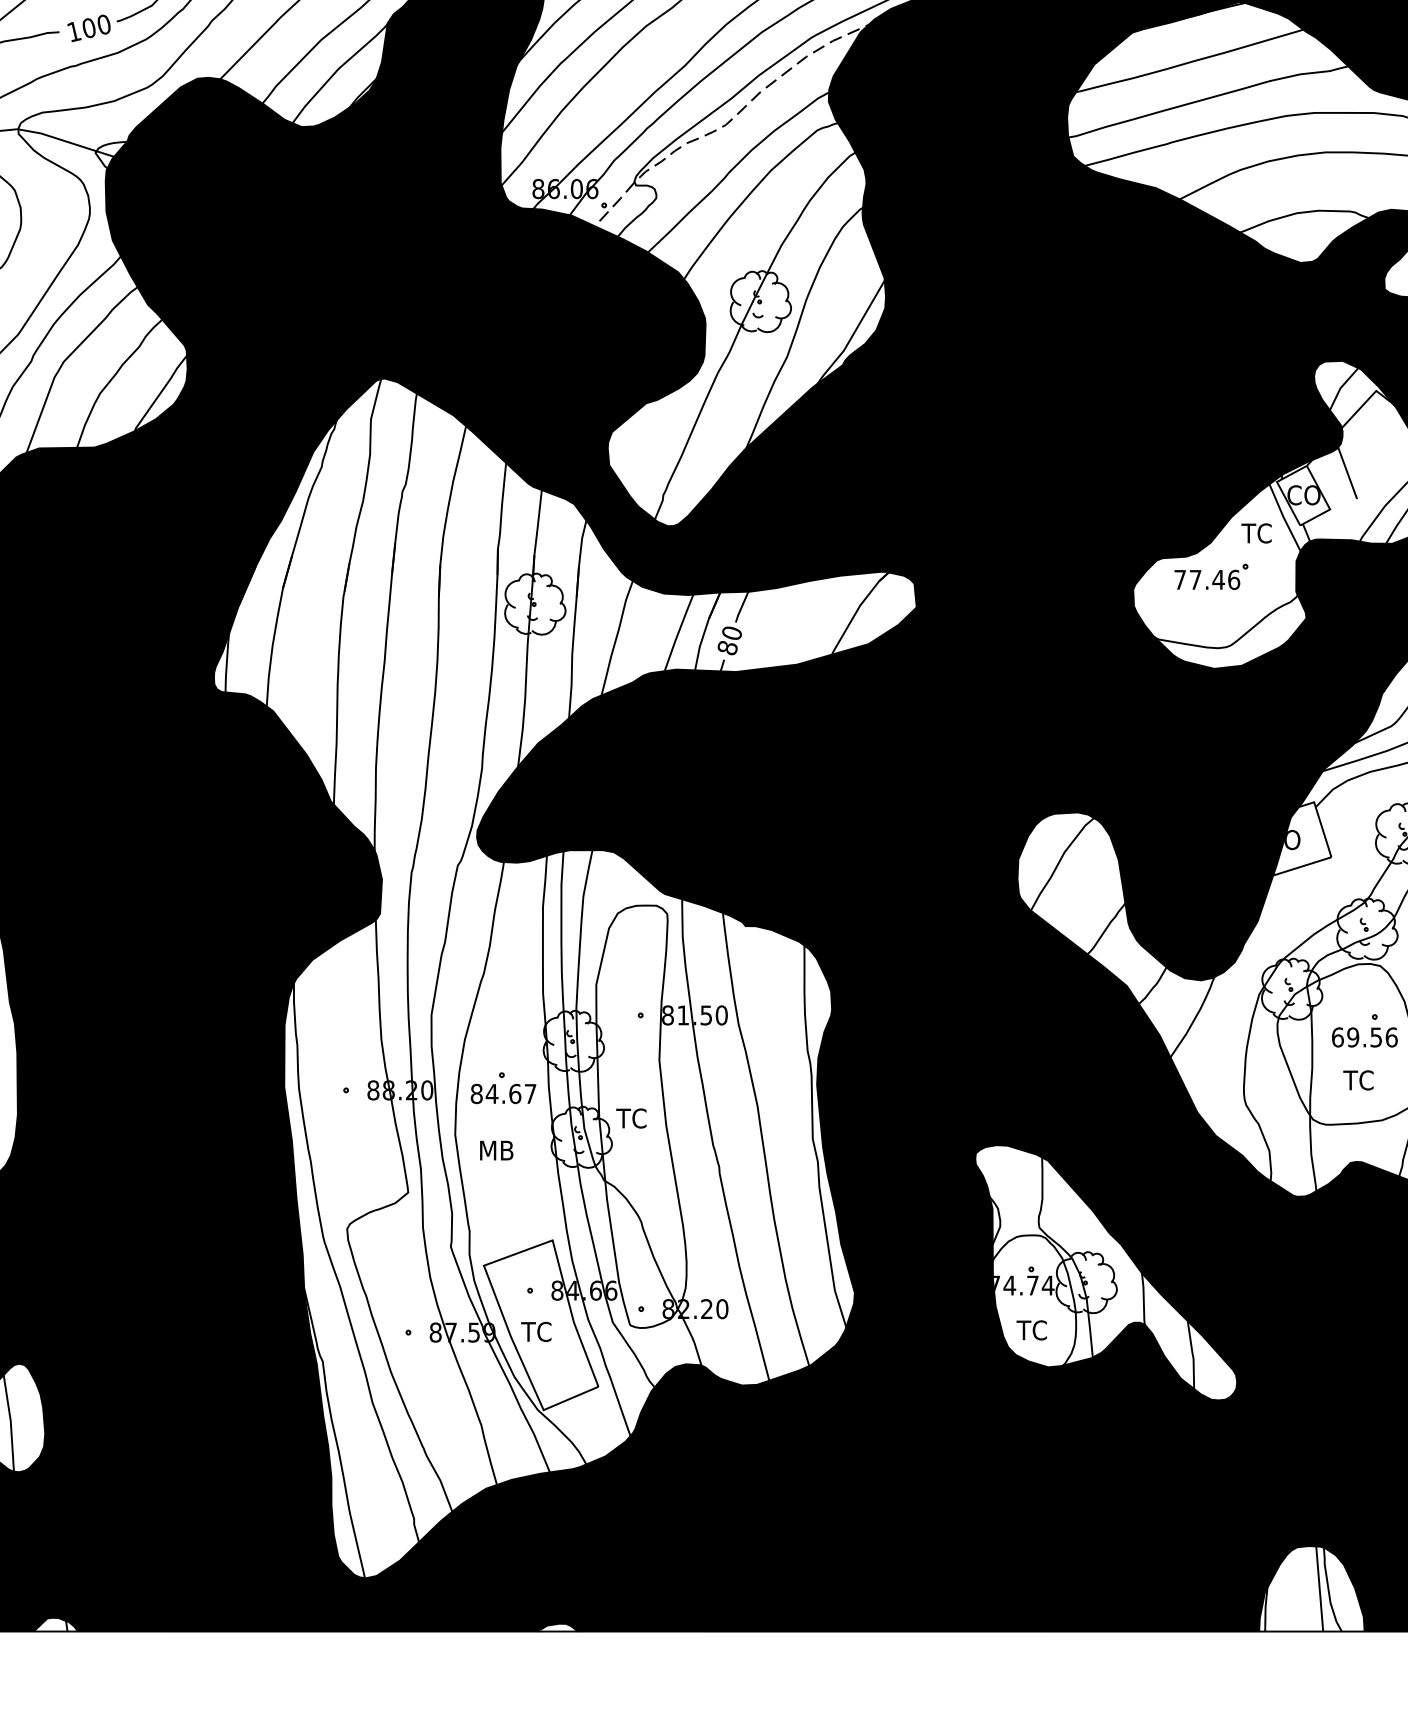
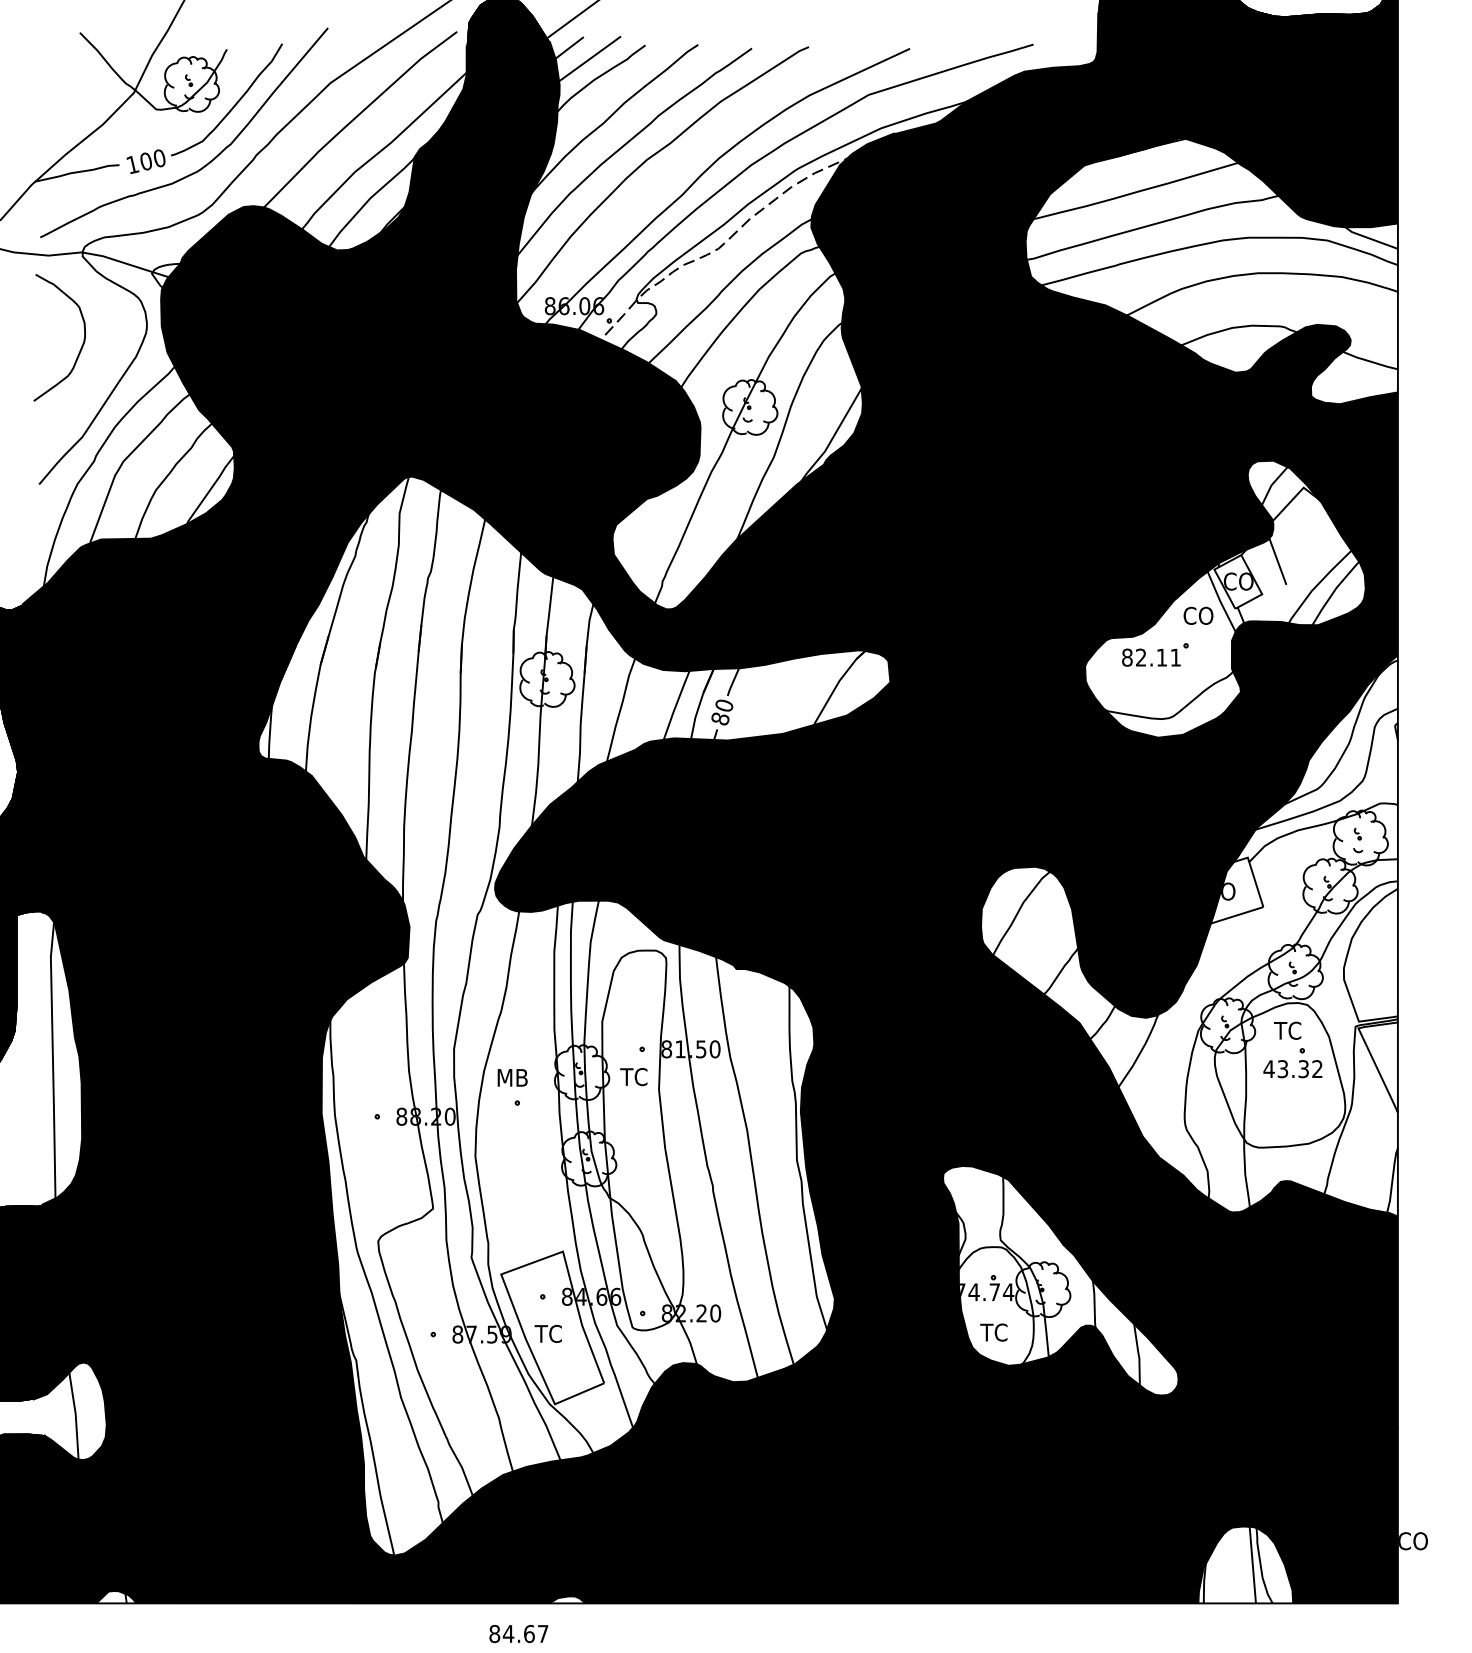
text: (1258, 533) -> (1197, 615), TC -> CO
text: (1207, 579) -> (1151, 657), 77.46 -> 82.11
text: (1364, 1037) -> (1293, 1069), 69.56 -> 43.32
text: (1358, 1080) -> (1287, 1030), moved
text: (503, 1093) -> (518, 1633), moved
text: (631, 1119) -> (633, 1077), moved
text: (496, 1150) -> (512, 1077), moved

